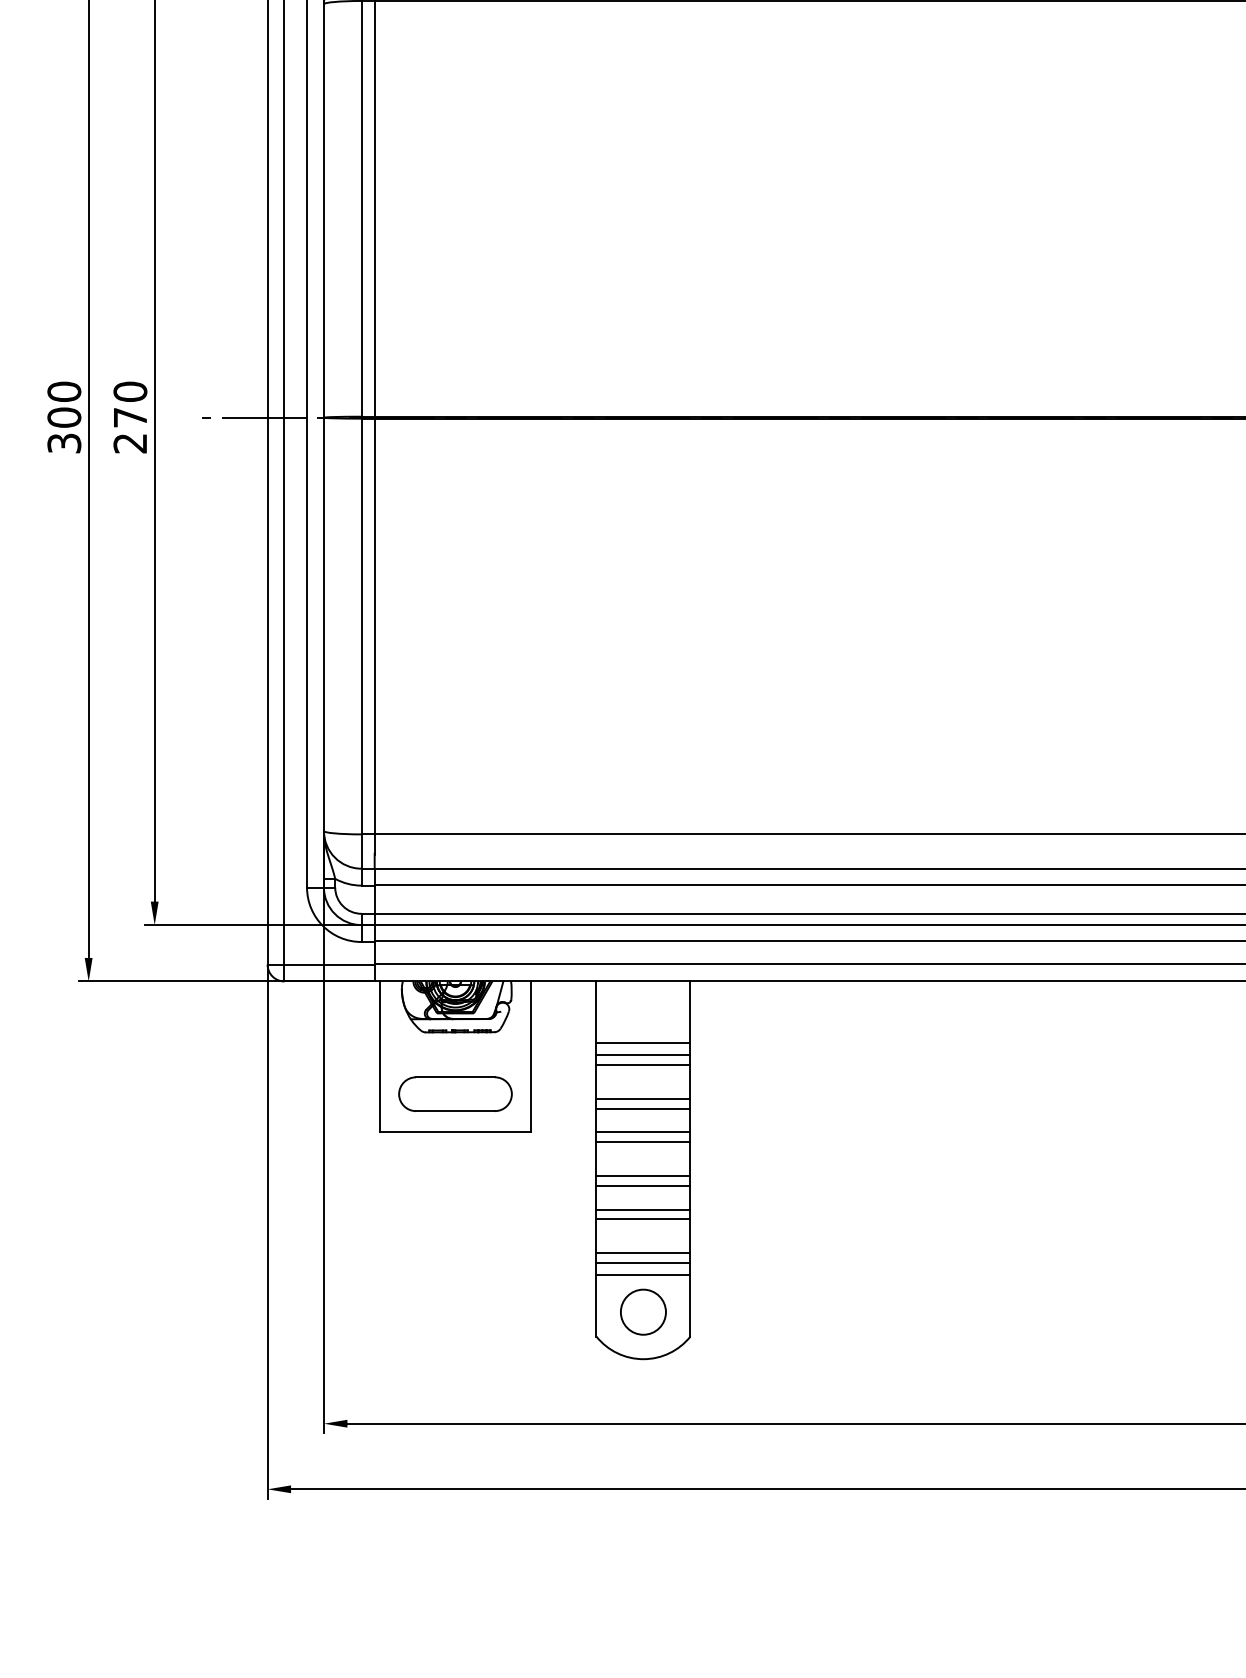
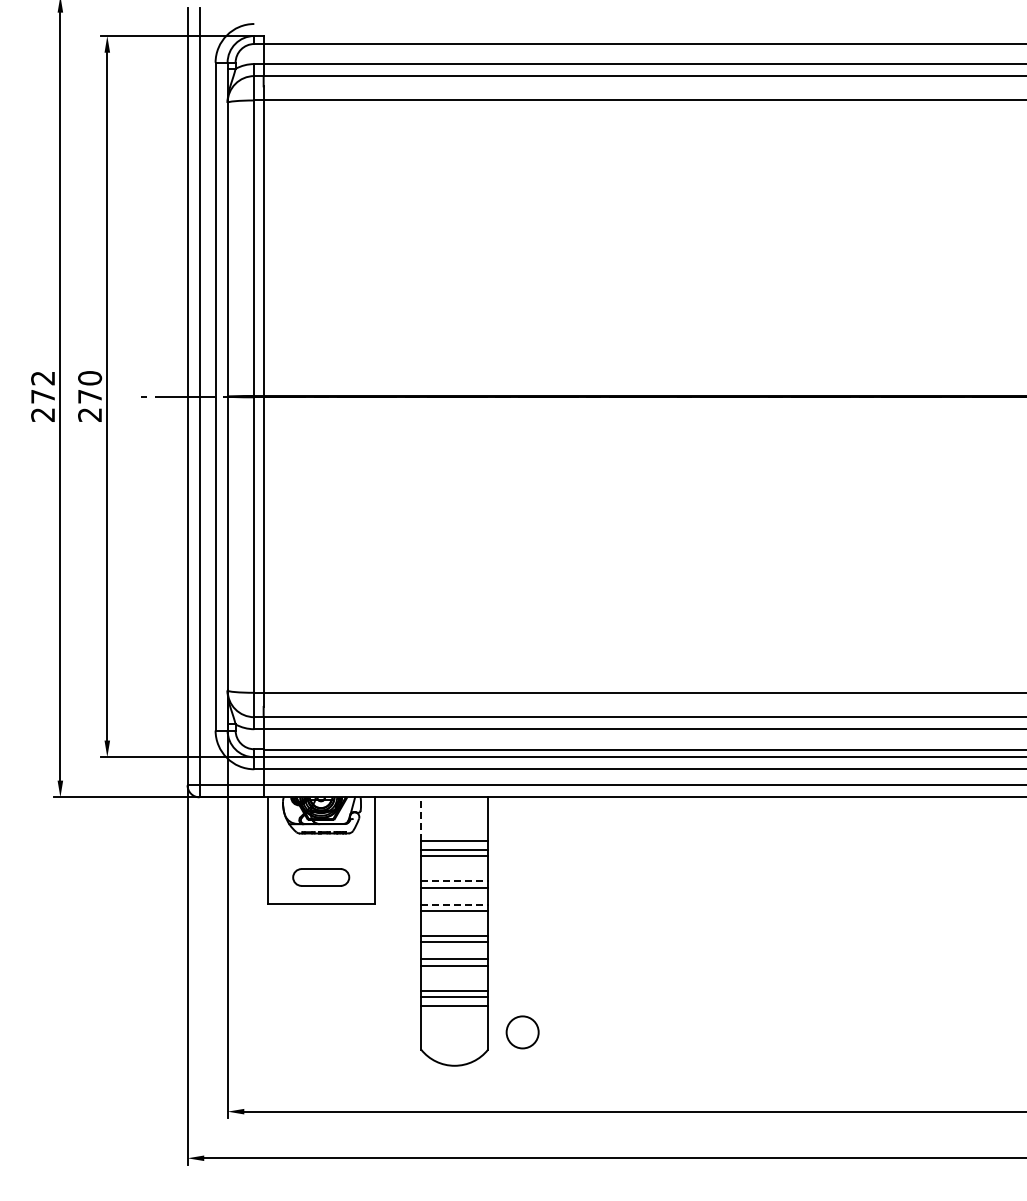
text: (64, 417) -> (43, 396), 300 -> 272
line: (596, 1011) -> (421, 818), solid -> dashed
part: (456, 1094) -> (321, 877), size x0.7
line: (644, 1099) -> (455, 881), solid -> dashed
line: (644, 1132) -> (455, 904), solid -> dashed
circle: (643, 1312) -> (522, 1032), moved

